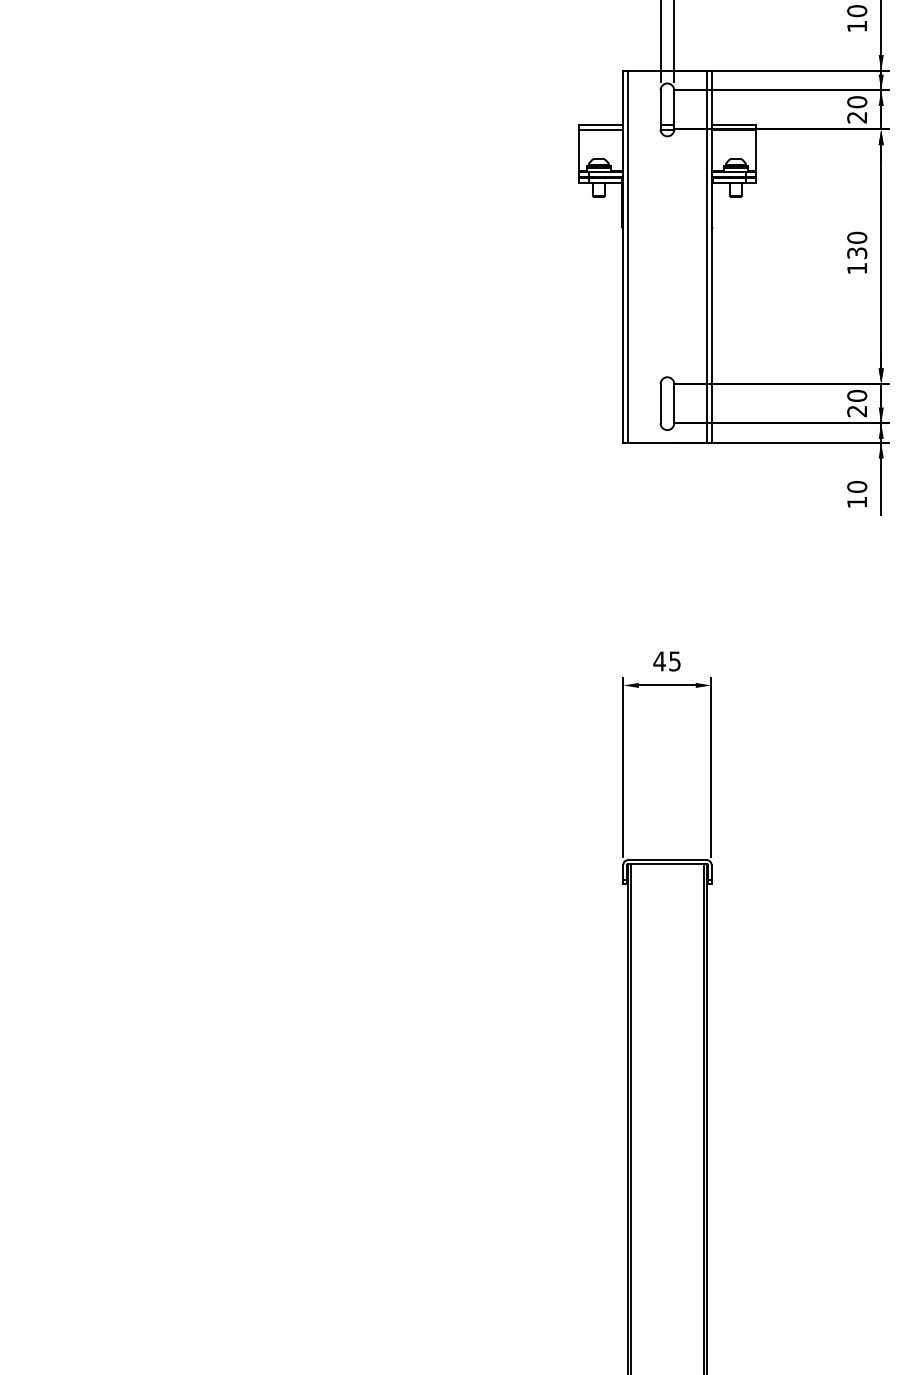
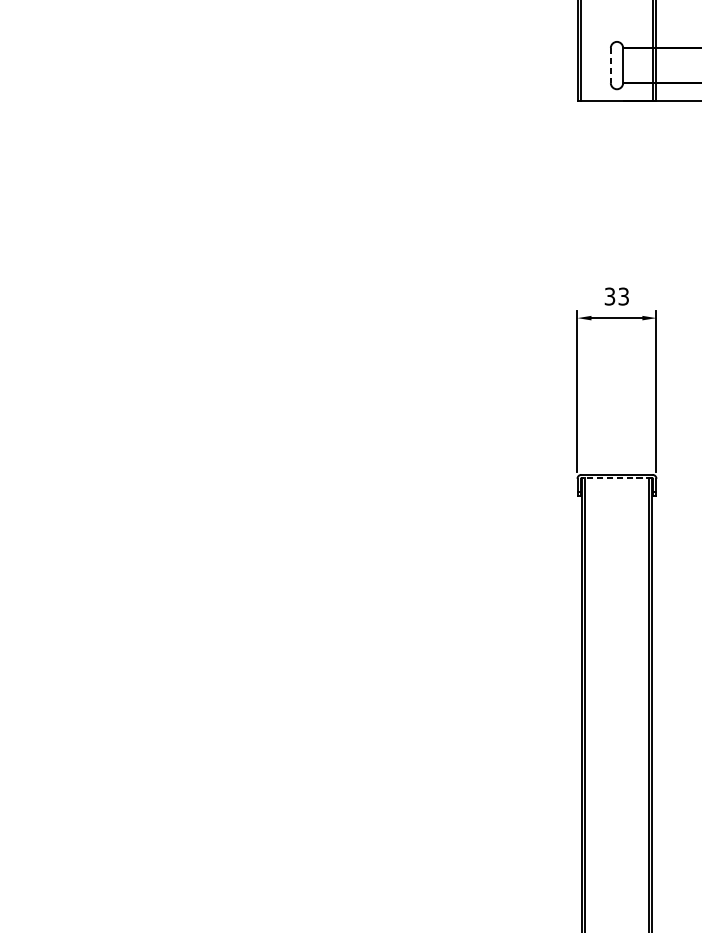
line: (660, 403) -> (610, 65), solid -> dashed
text: (666, 661) -> (616, 296), 45 -> 33
line: (667, 864) -> (617, 478), solid -> dashed

